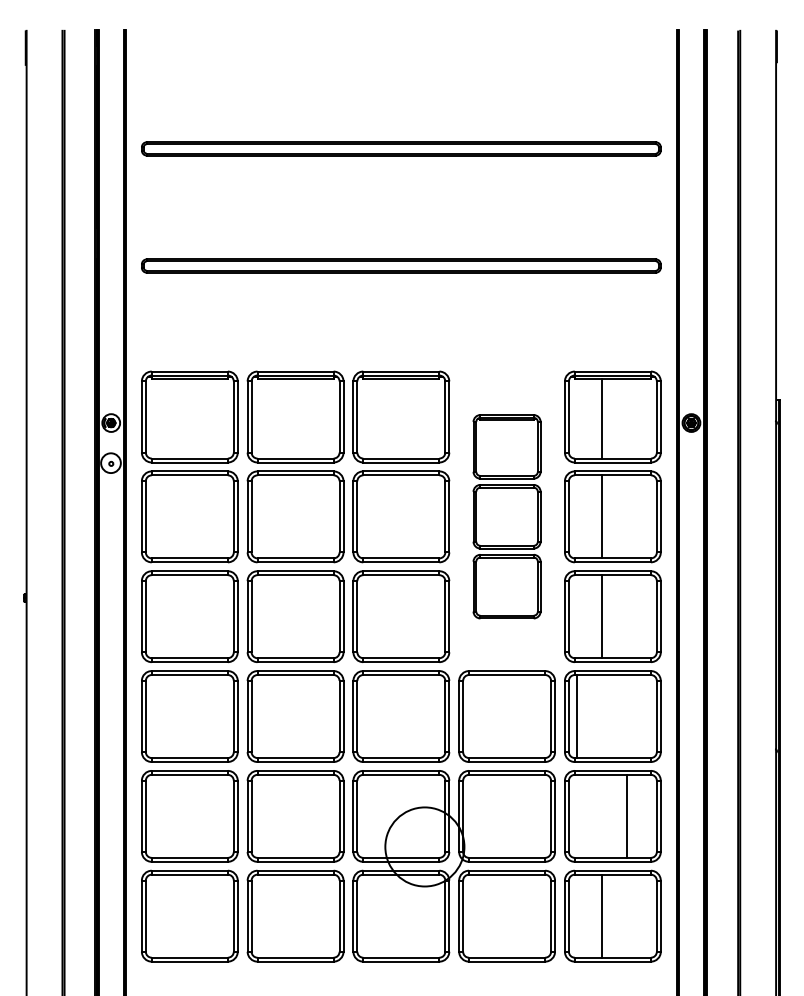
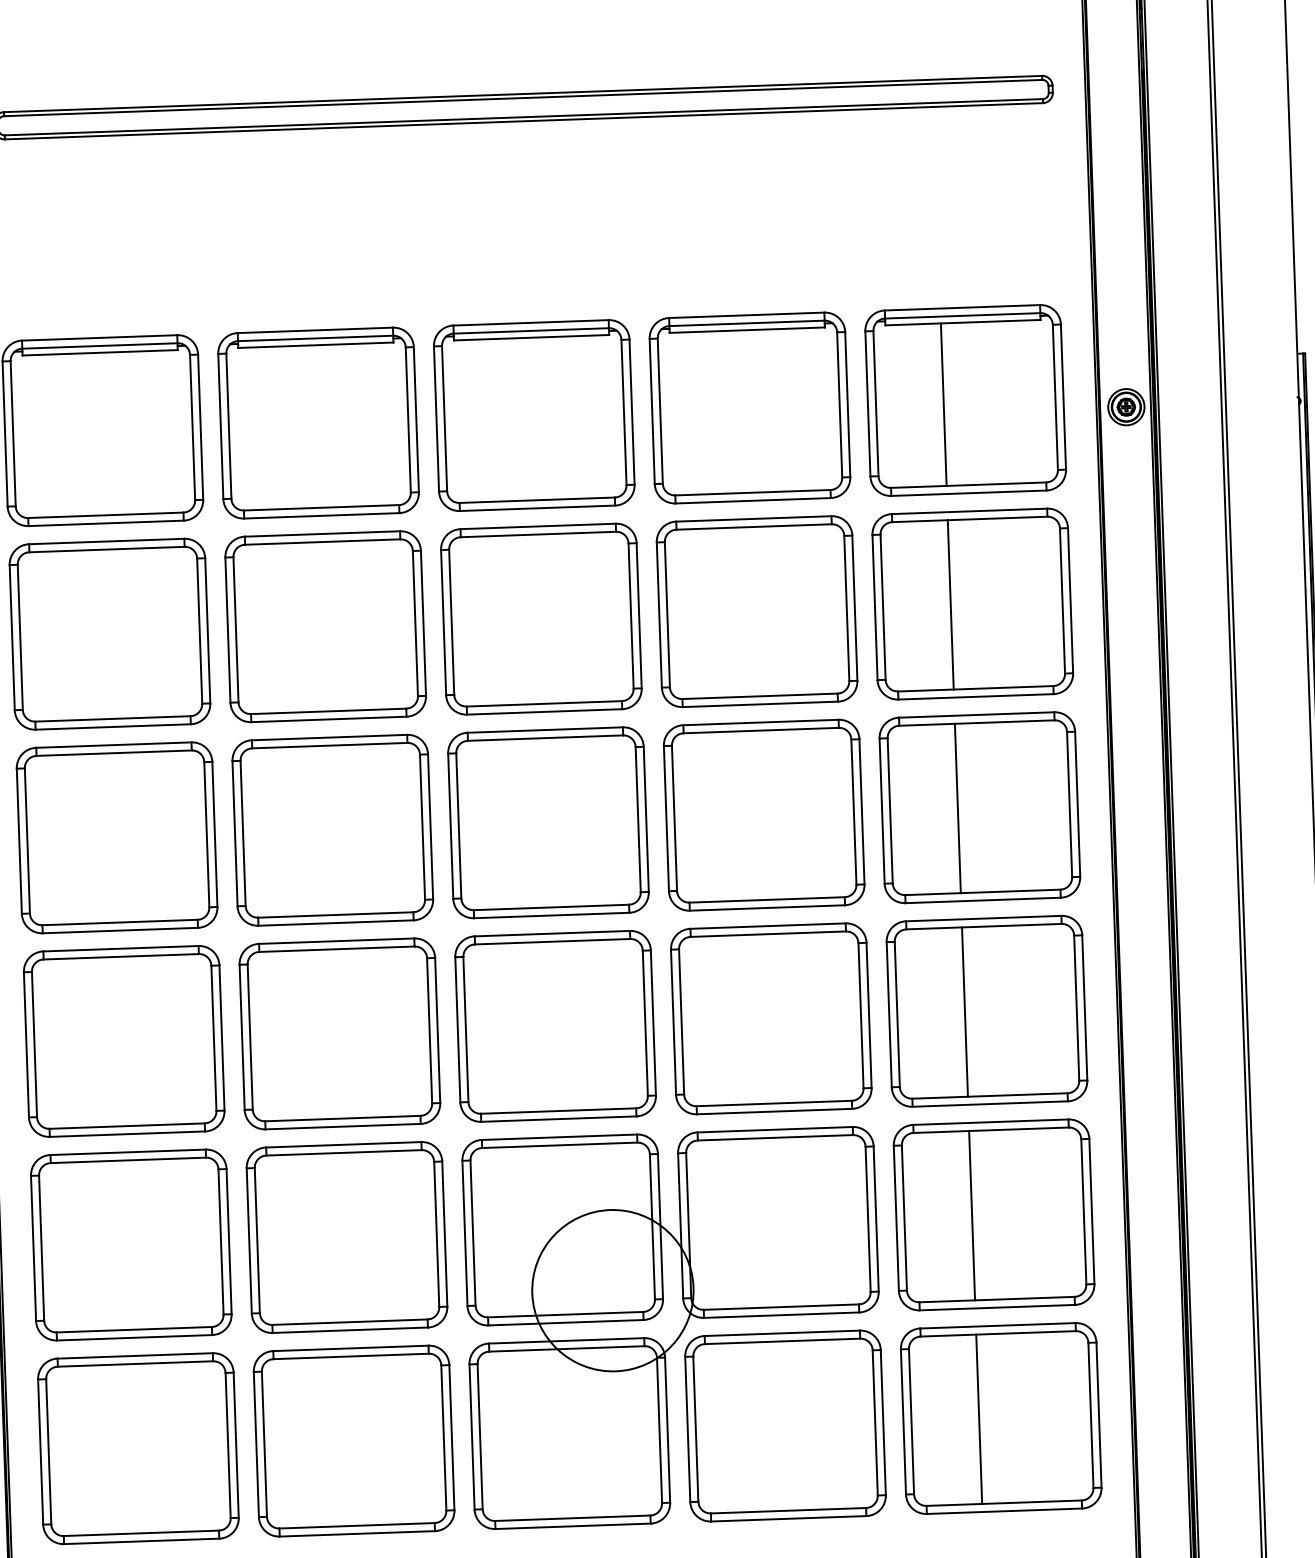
part: (506, 516) -> (755, 610), size x1.43
line: (577, 716) -> (965, 1011), moved
line: (627, 815) -> (972, 1213), moved

